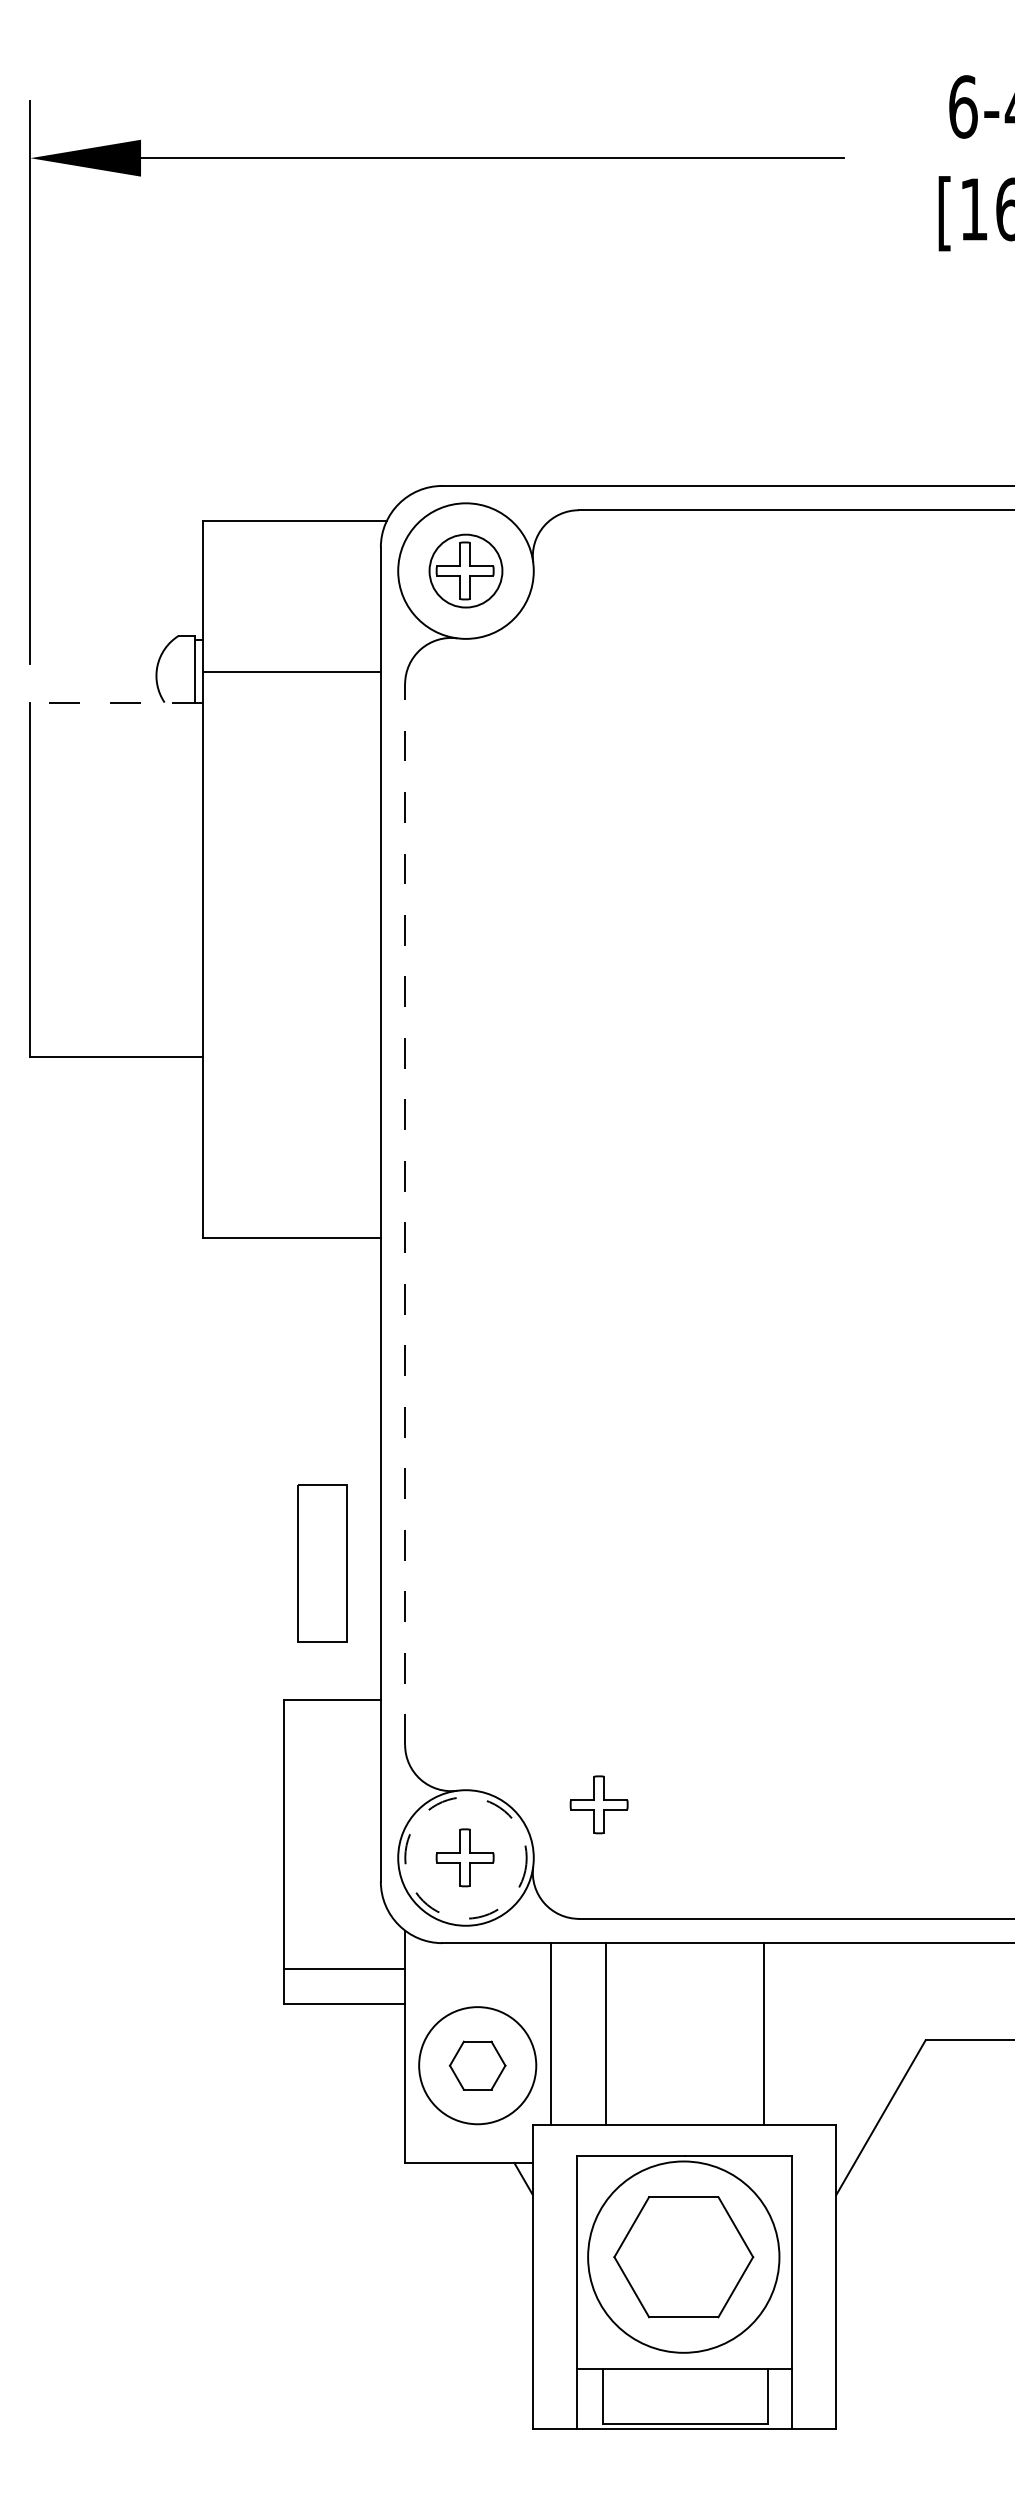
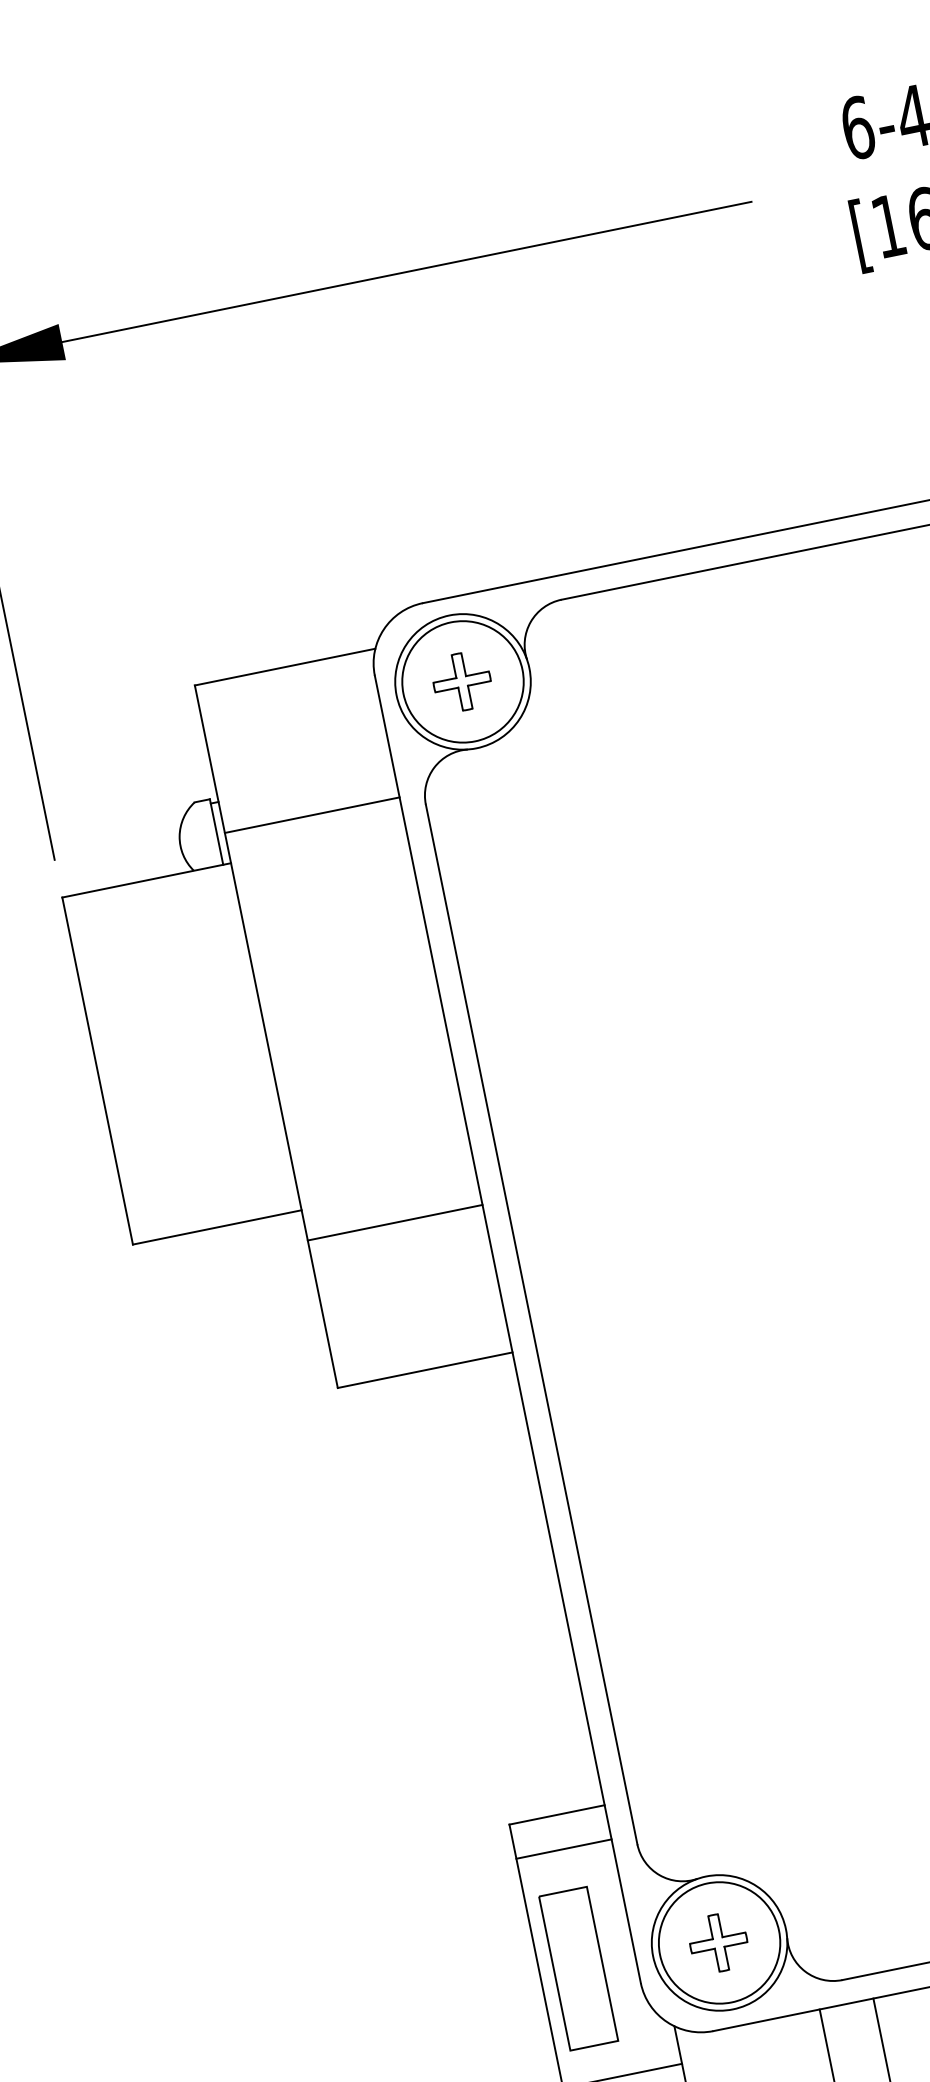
circle: (465, 570) -> (462, 681), size x1.67
line: (115, 702) -> (145, 880), dashed -> solid
line: (291, 1087) -> (394, 1222), added
line: (405, 1214) -> (532, 1324), dashed -> solid
part: (322, 1563) -> (578, 1969), moved
line: (331, 1735) -> (563, 1849), added
part: (598, 1804) -> (838, 1864), removed
circle: (465, 1857) -> (718, 1942), dashed -> solid

